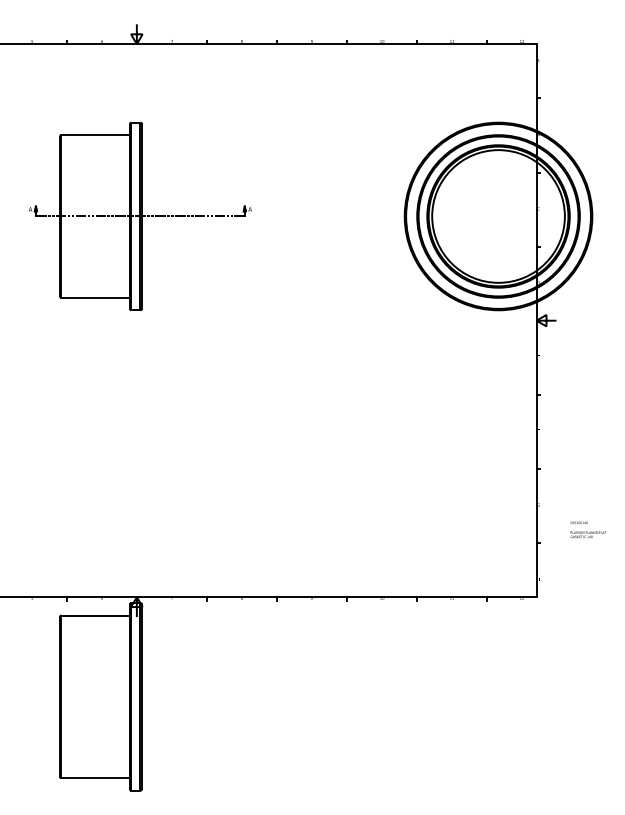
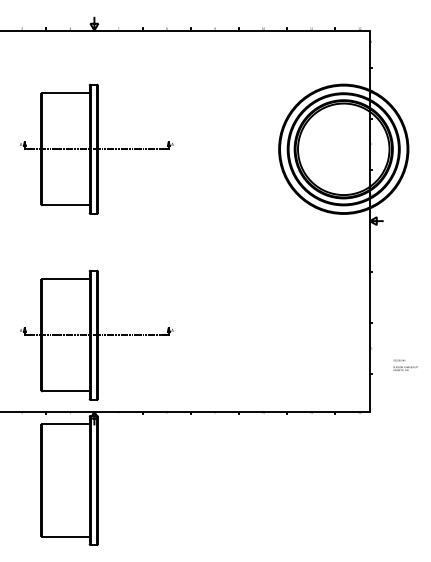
part: (139, 485) -> (96, 334), added

